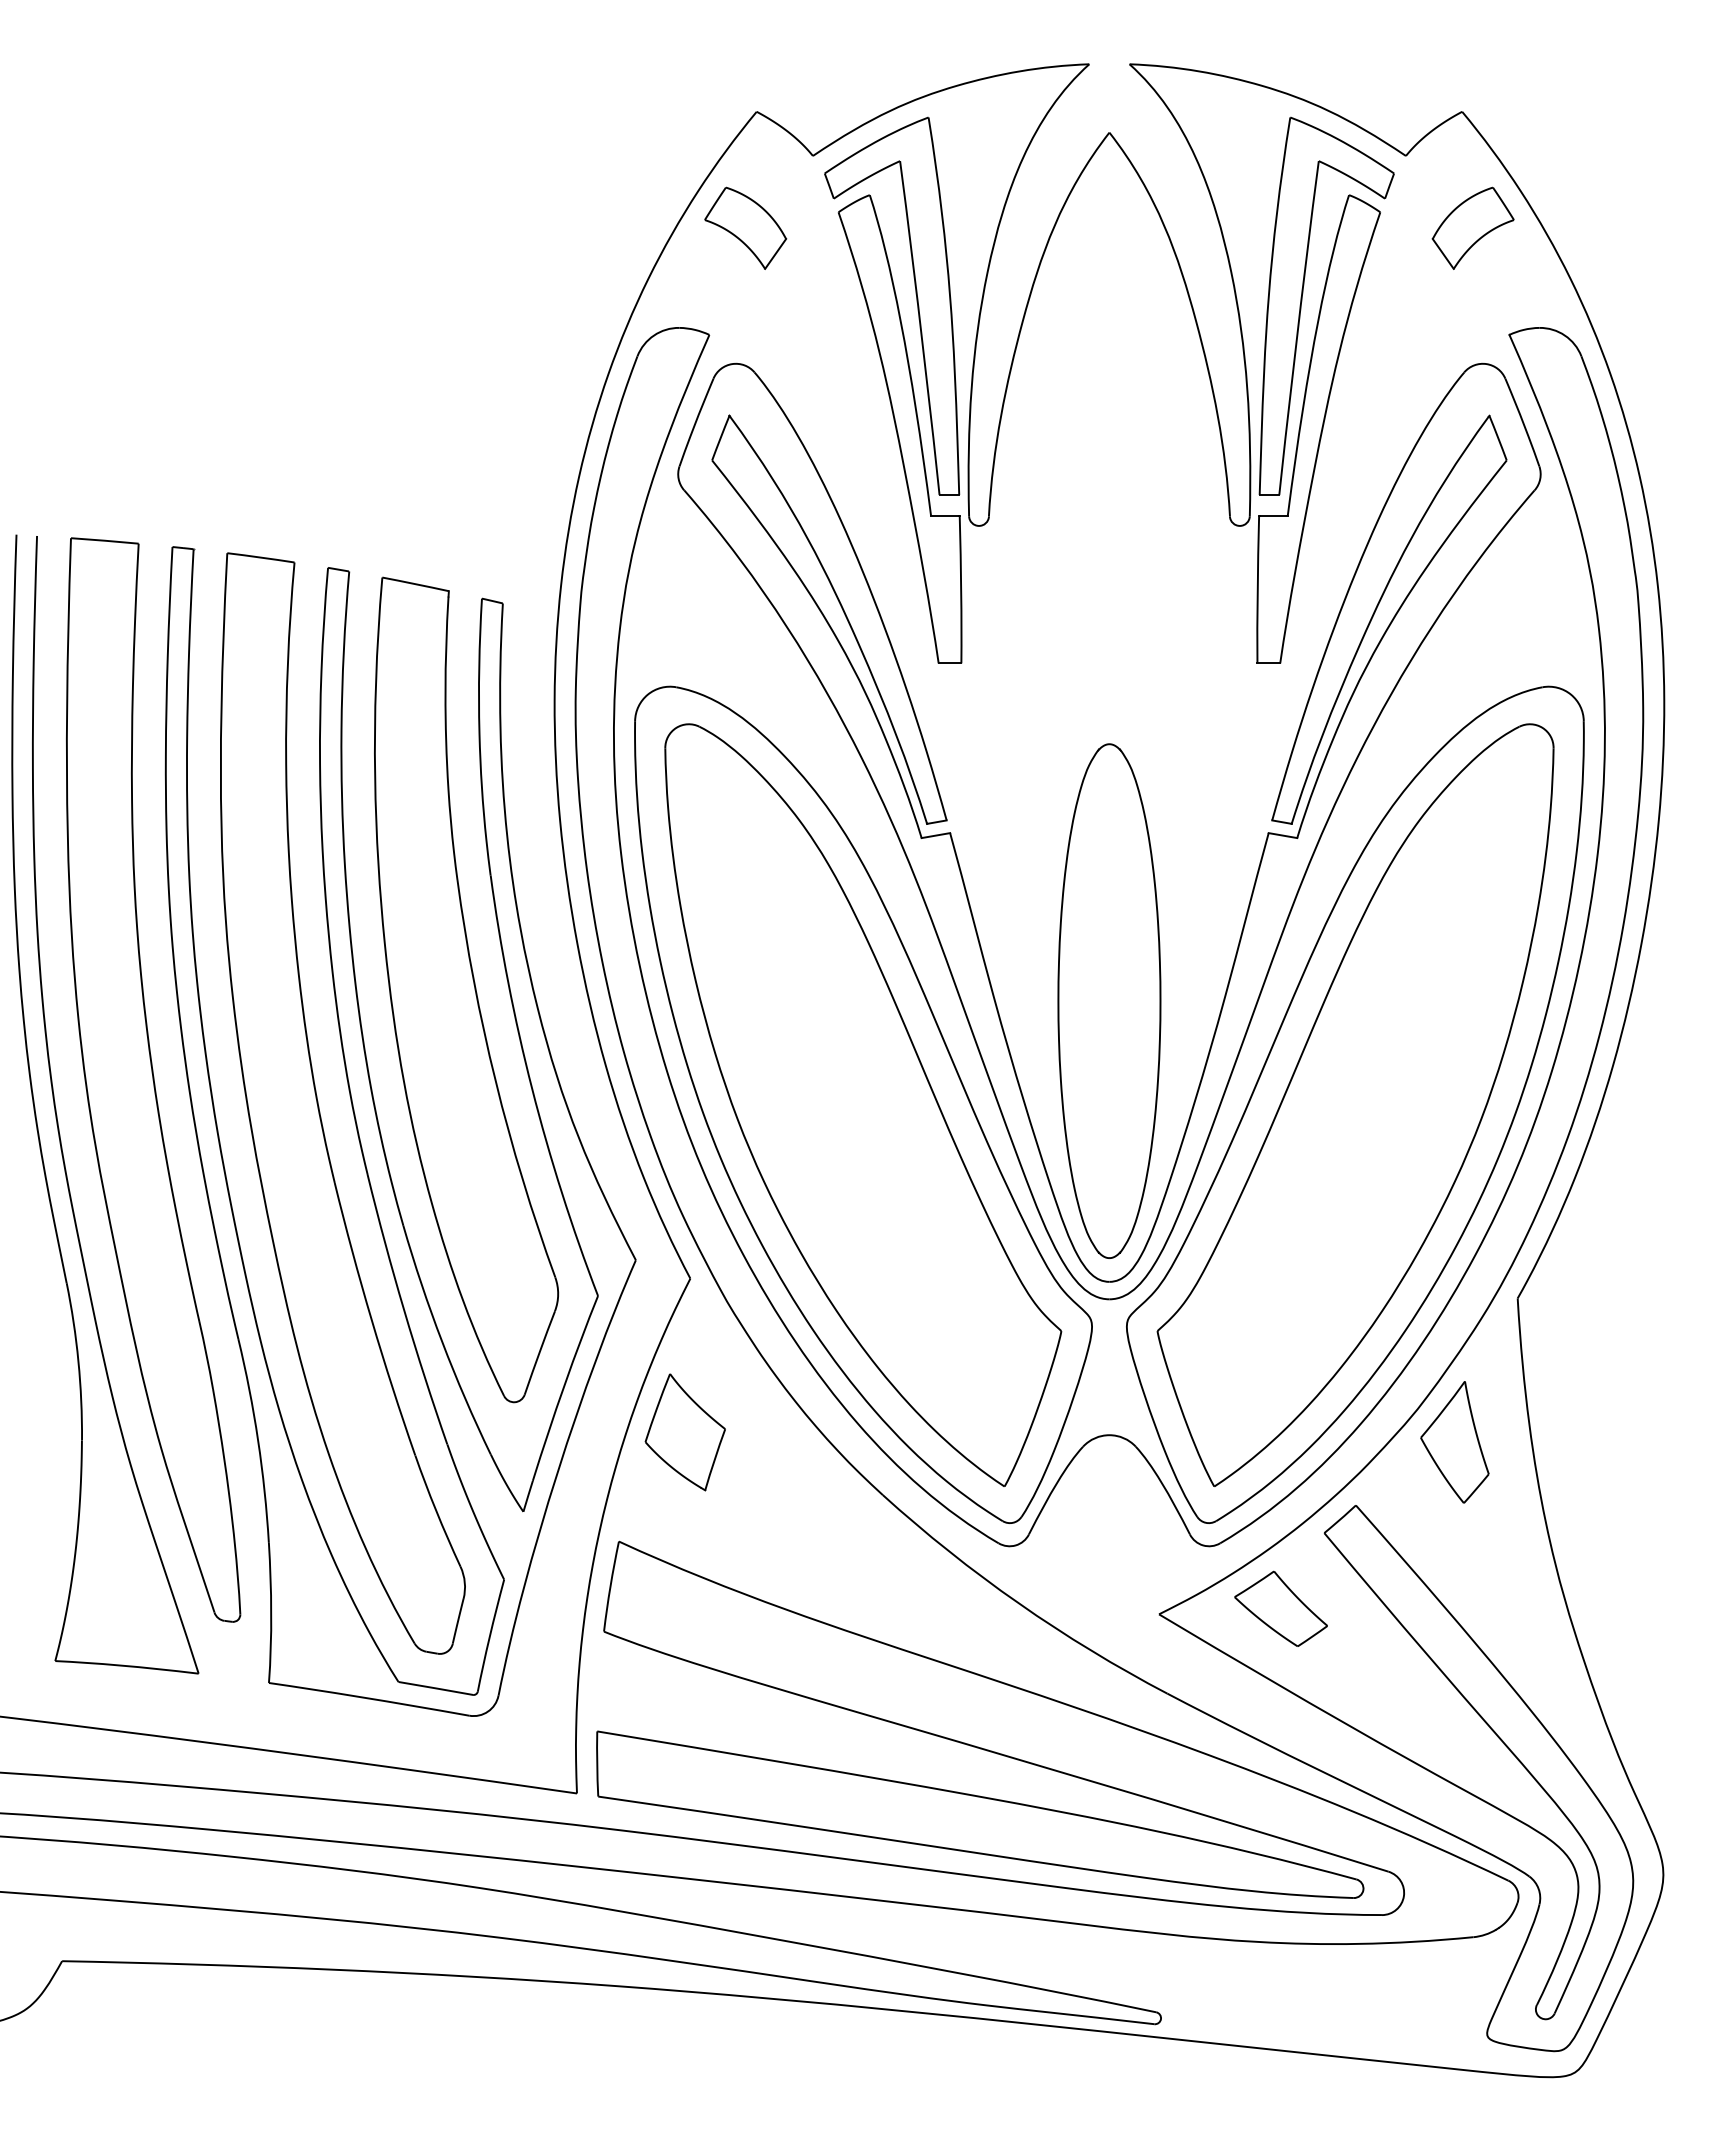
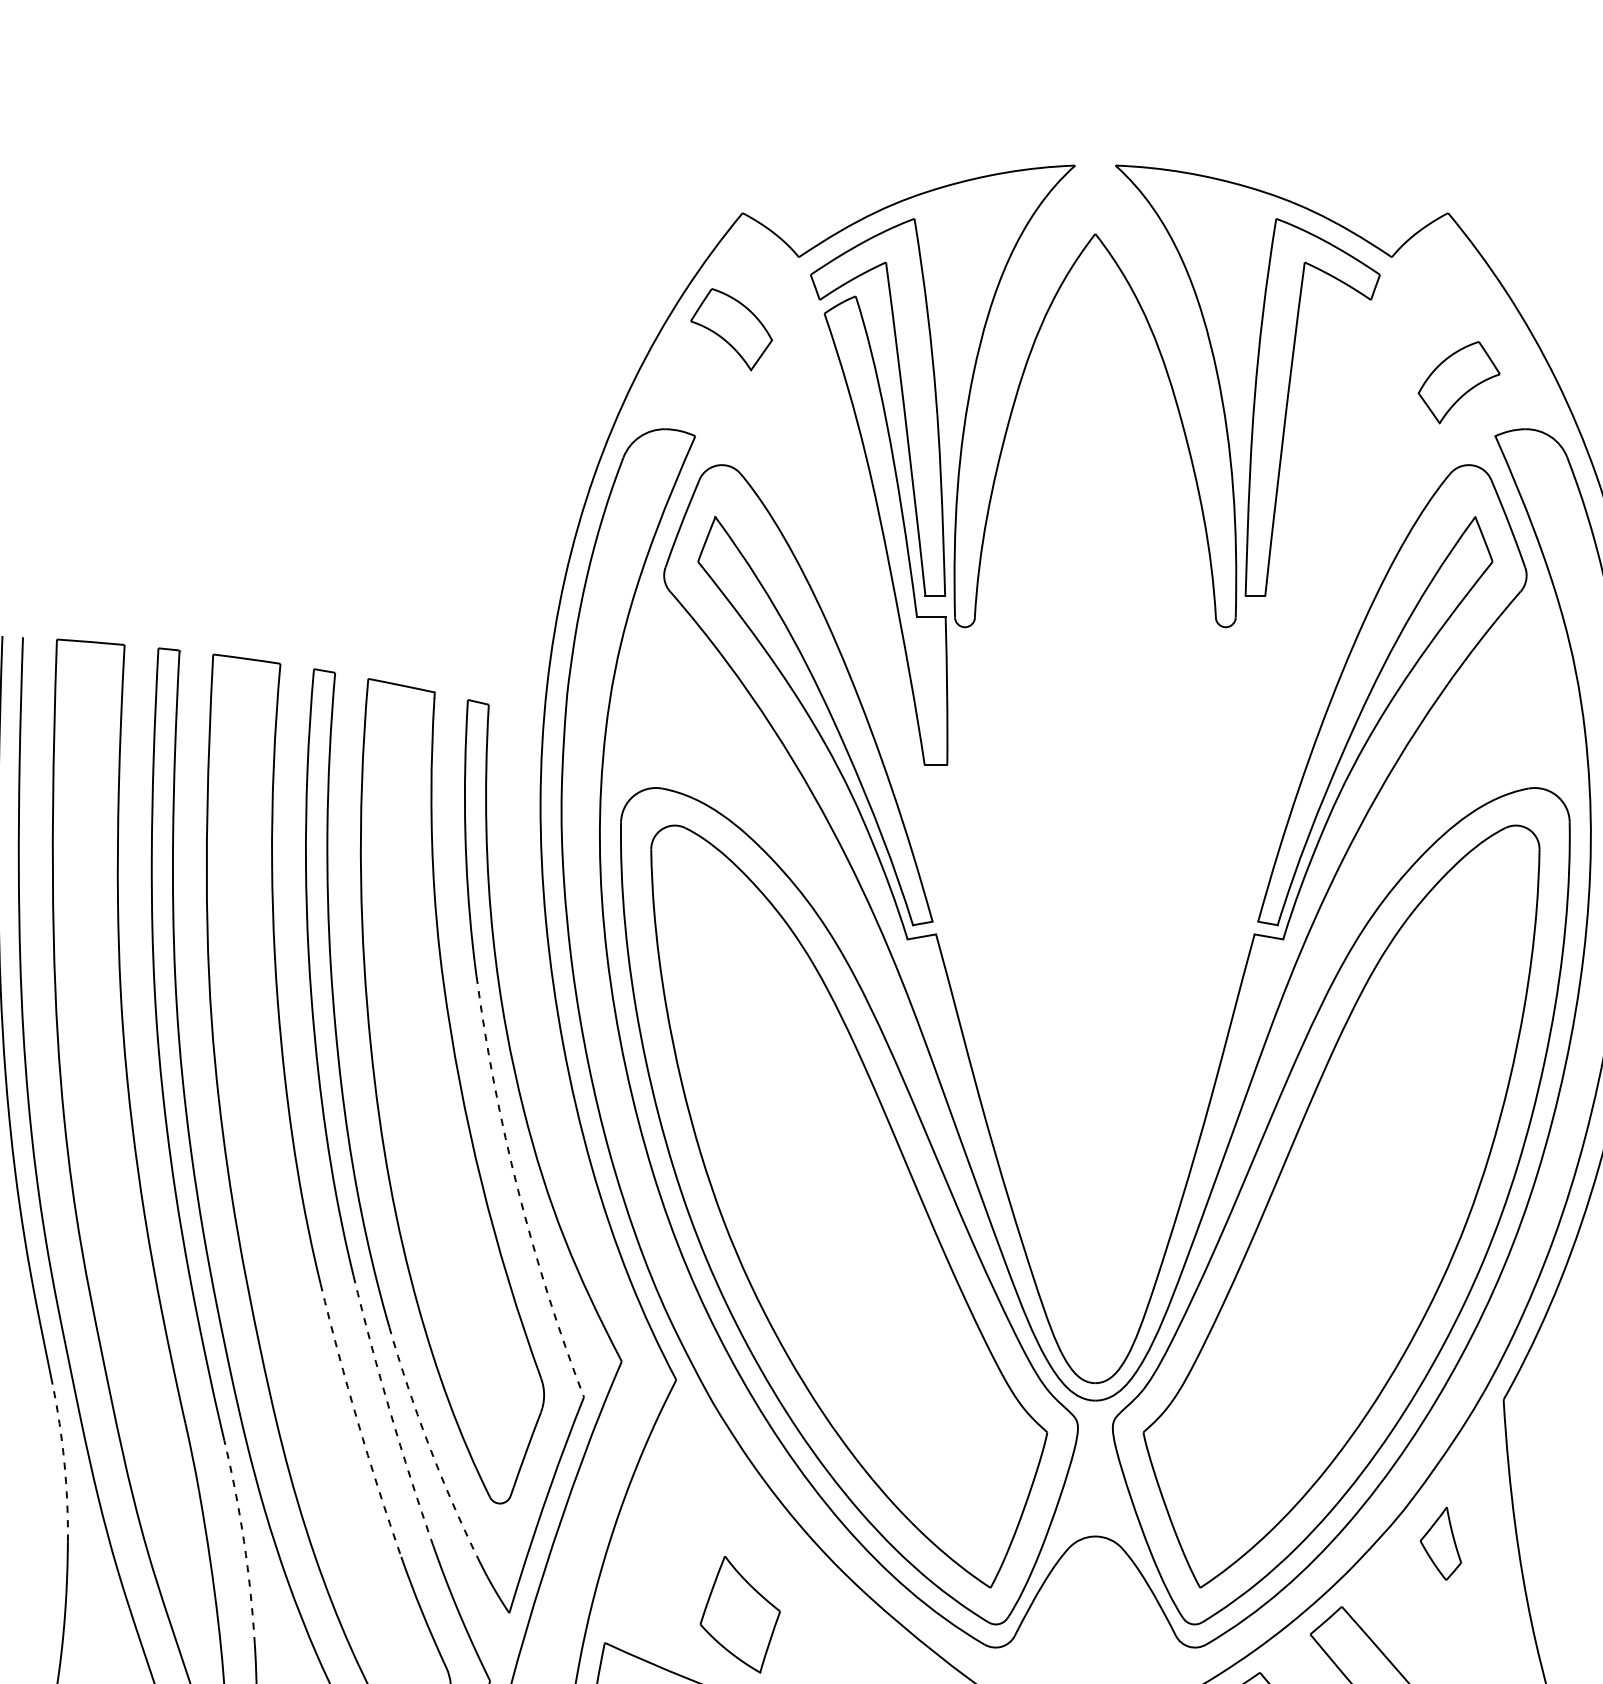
part: (1472, 227) -> (1458, 381), moved
part: (1318, 428) -> (1304, 529), removed
part: (1109, 1000) -> (1095, 1101), removed
arc: (532, 1088) -> (518, 1189), solid -> dashed
arc: (404, 1310) -> (390, 1411), solid -> dashed
arc: (371, 1320) -> (357, 1421), solid -> dashed
arc: (442, 1342) -> (428, 1443), solid -> dashed
arc: (78, 1361) -> (64, 1462), solid -> dashed
part: (684, 1432) -> (739, 1614), moved
arc: (258, 1440) -> (244, 1541), solid -> dashed
part: (1454, 1442) -> (1440, 1543), size x0.6

